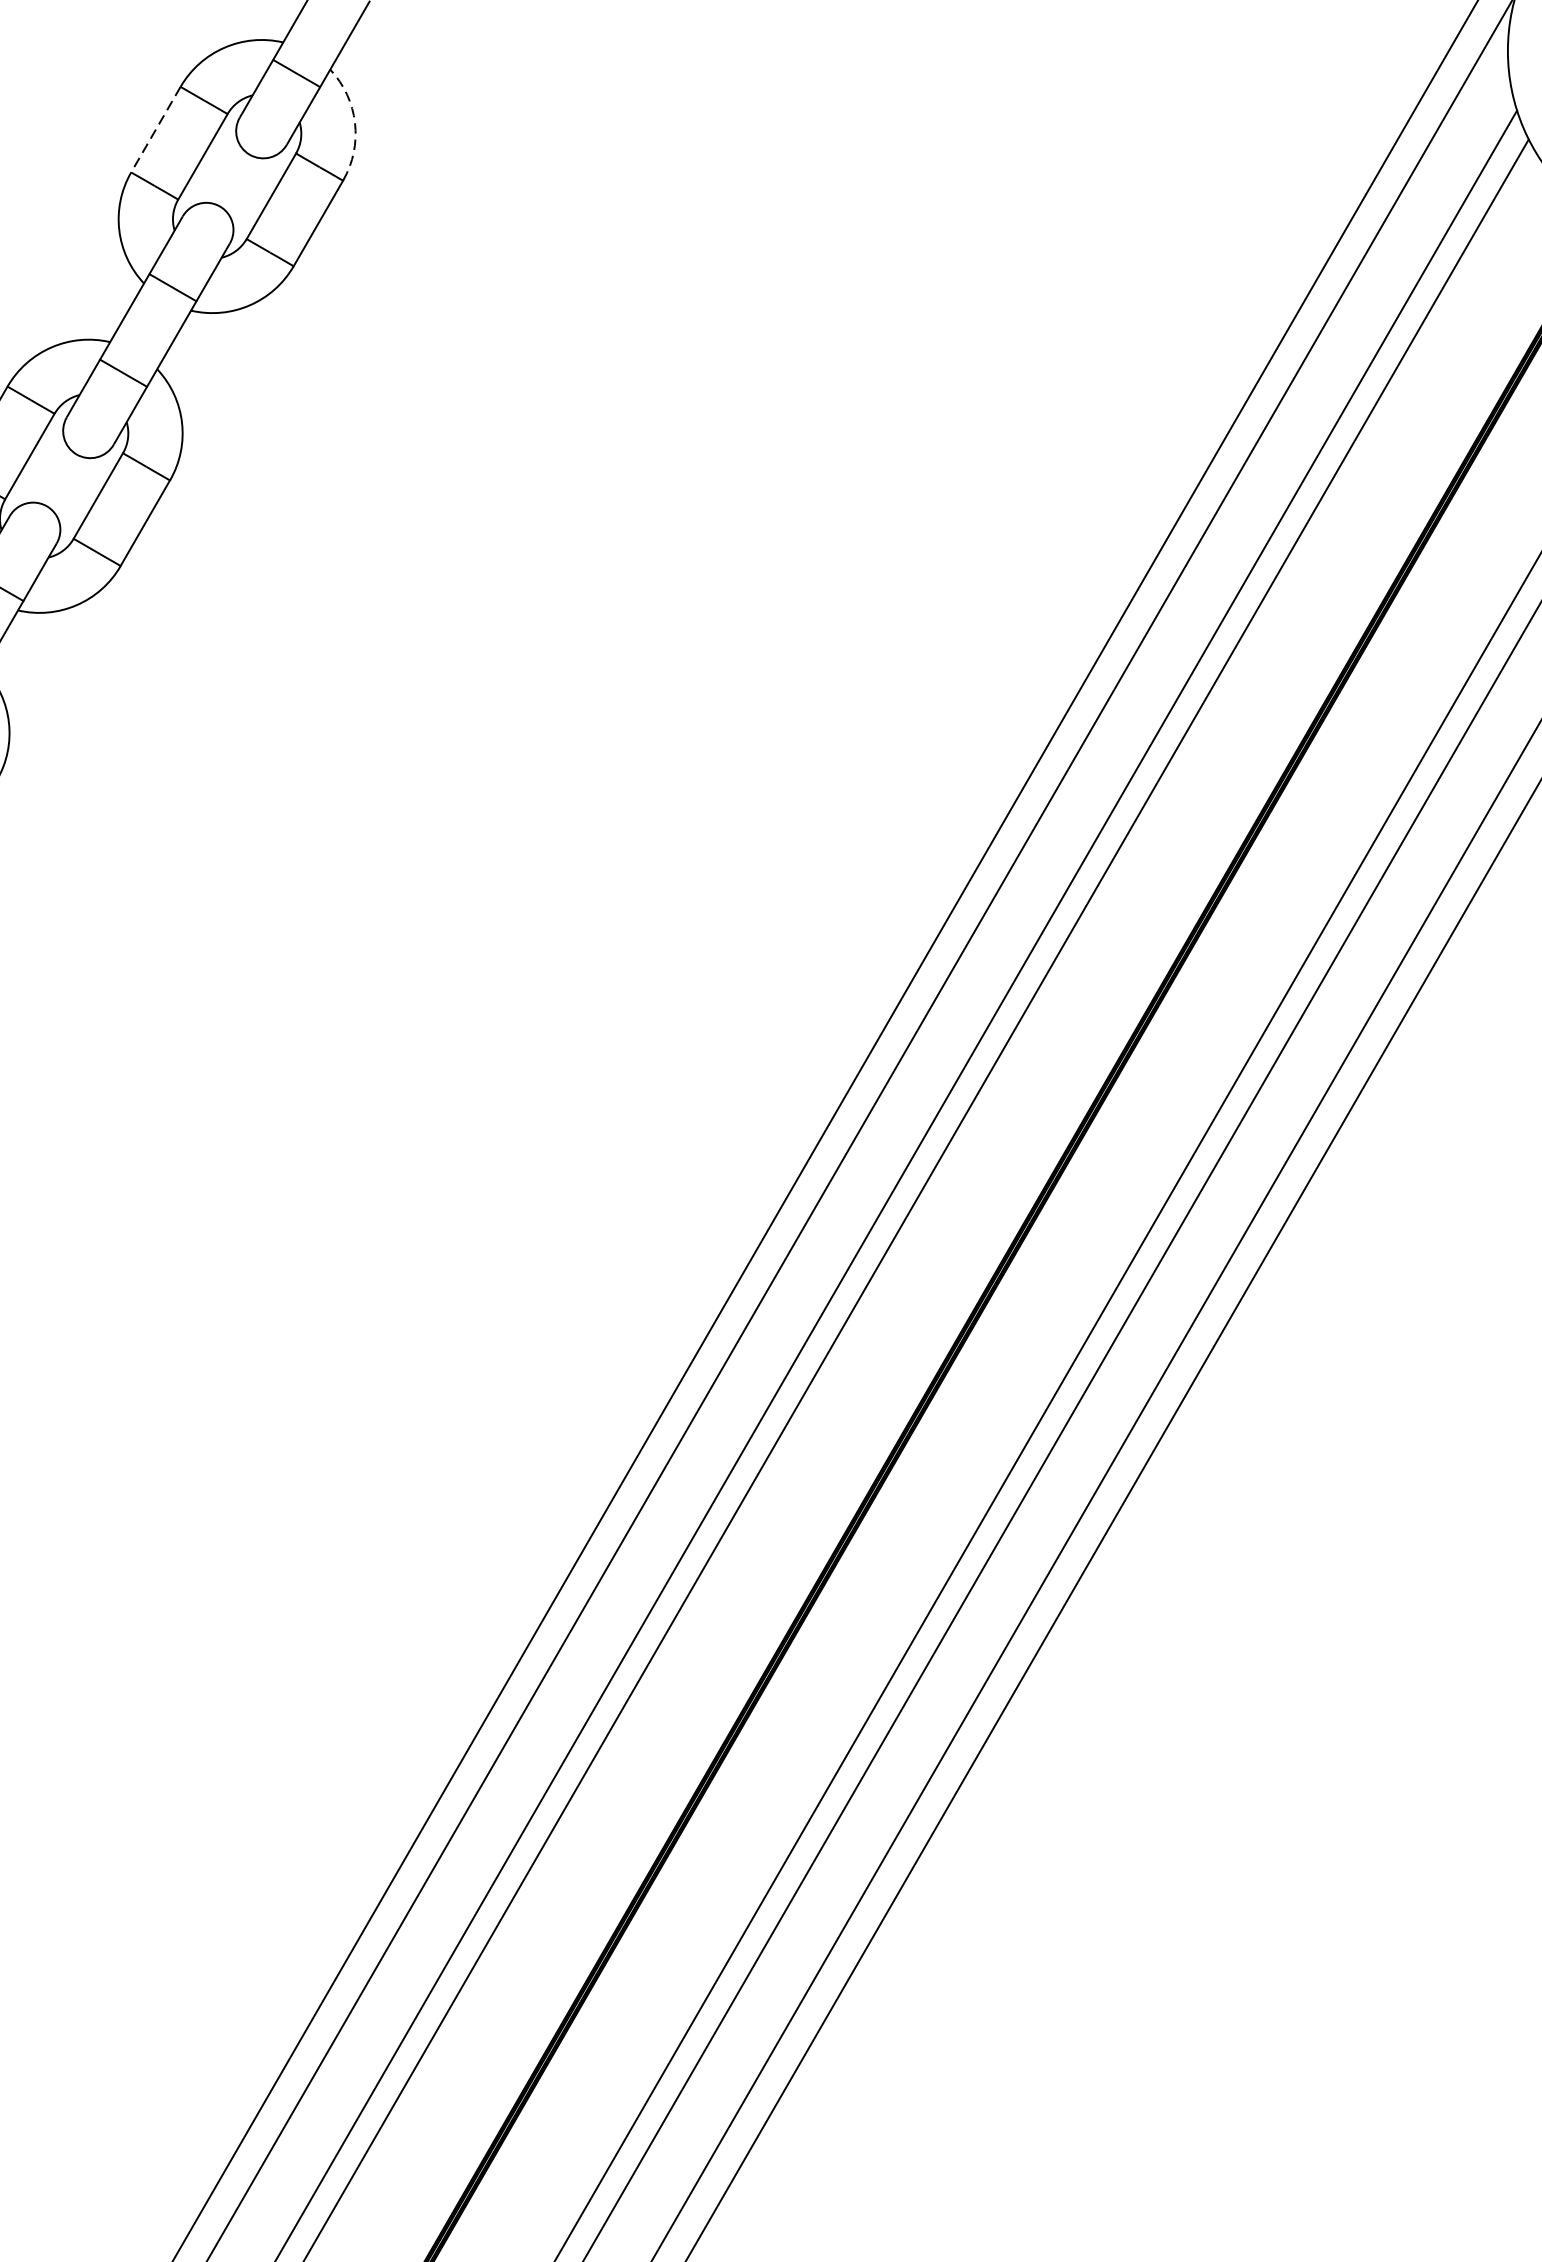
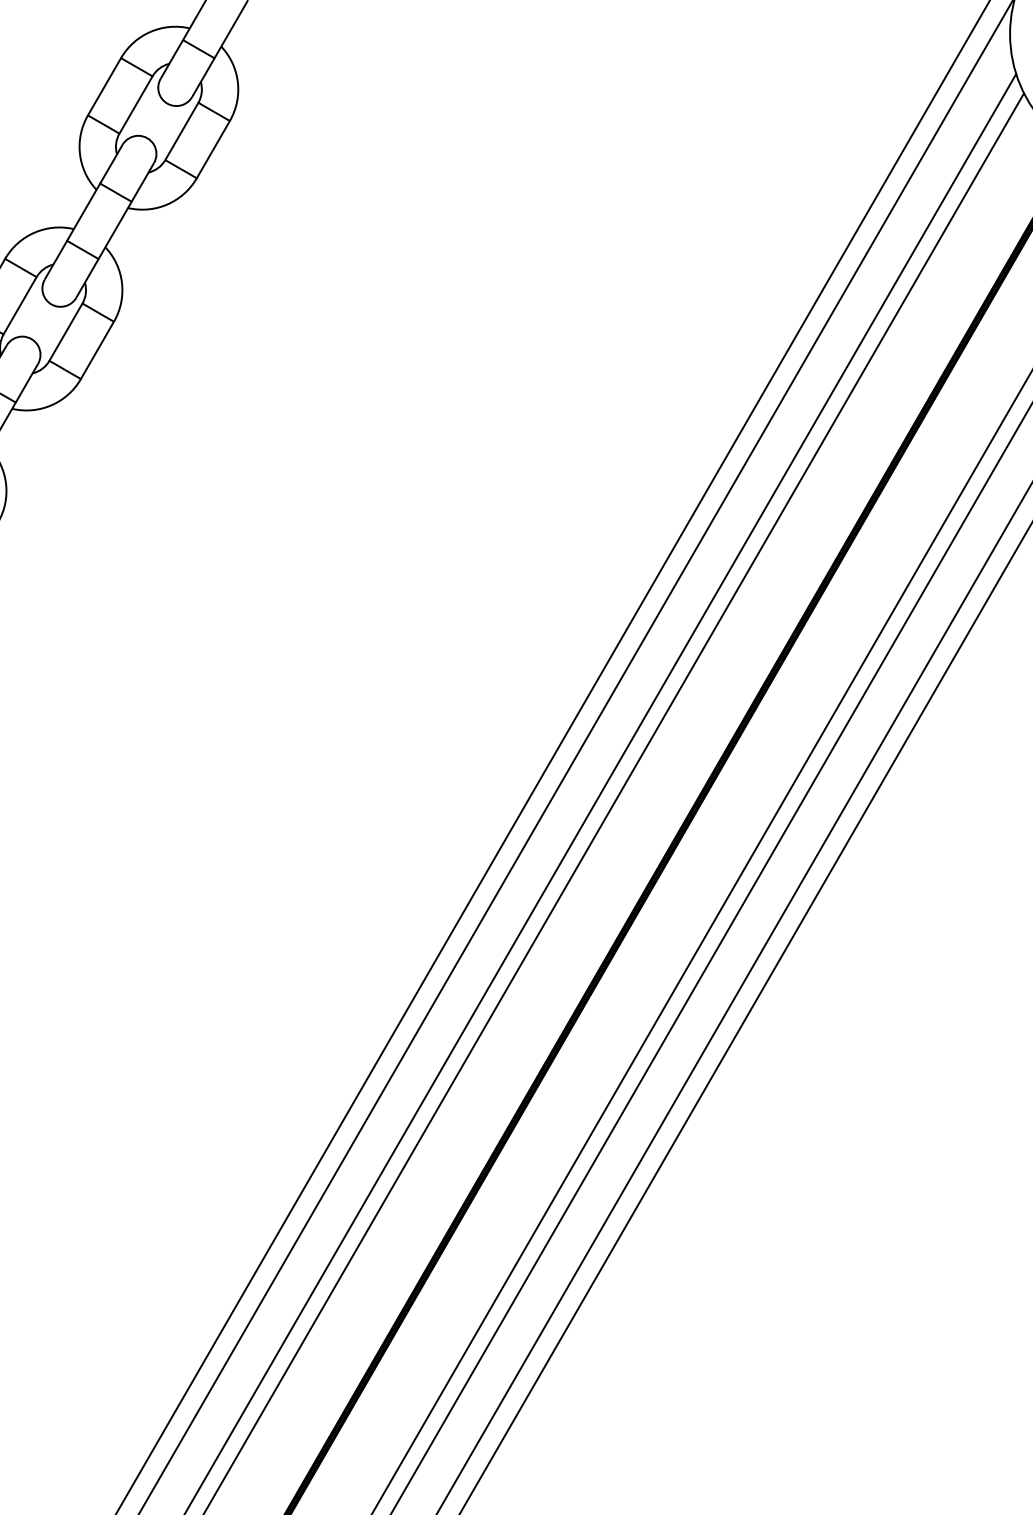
arc: (354, 123) -> (237, 82), dashed -> solid
line: (155, 130) -> (104, 87), dashed -> solid

